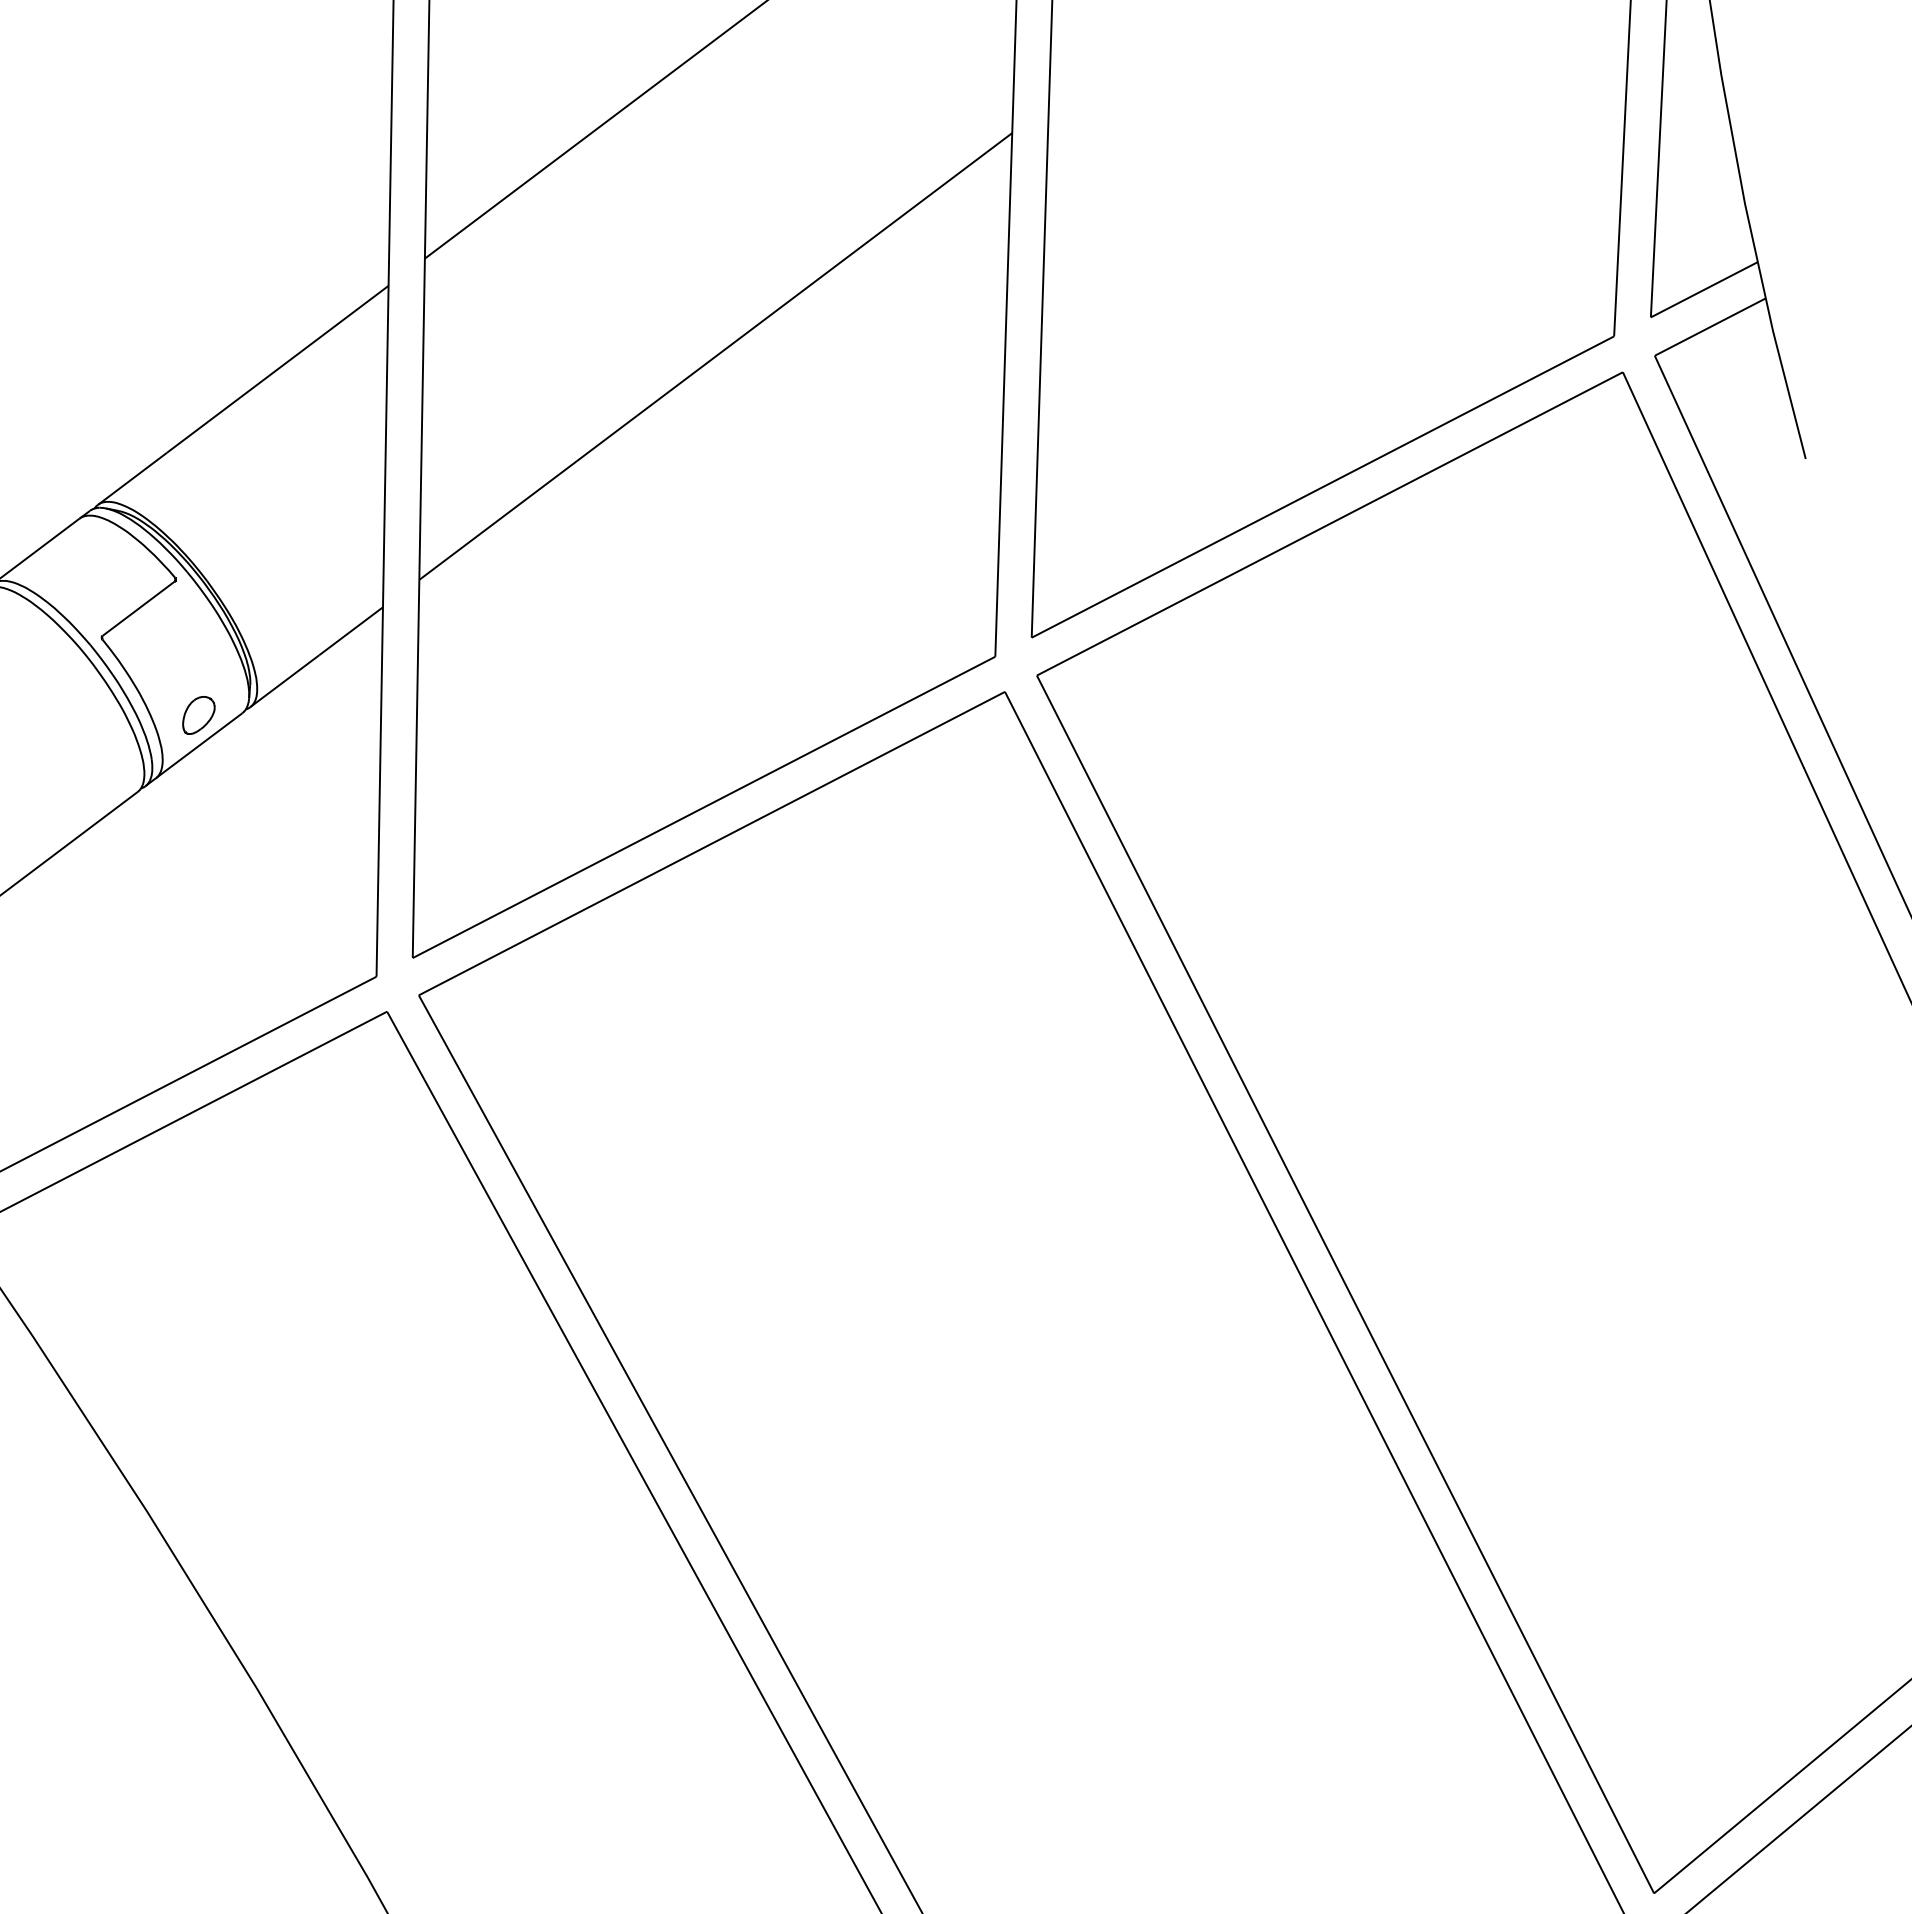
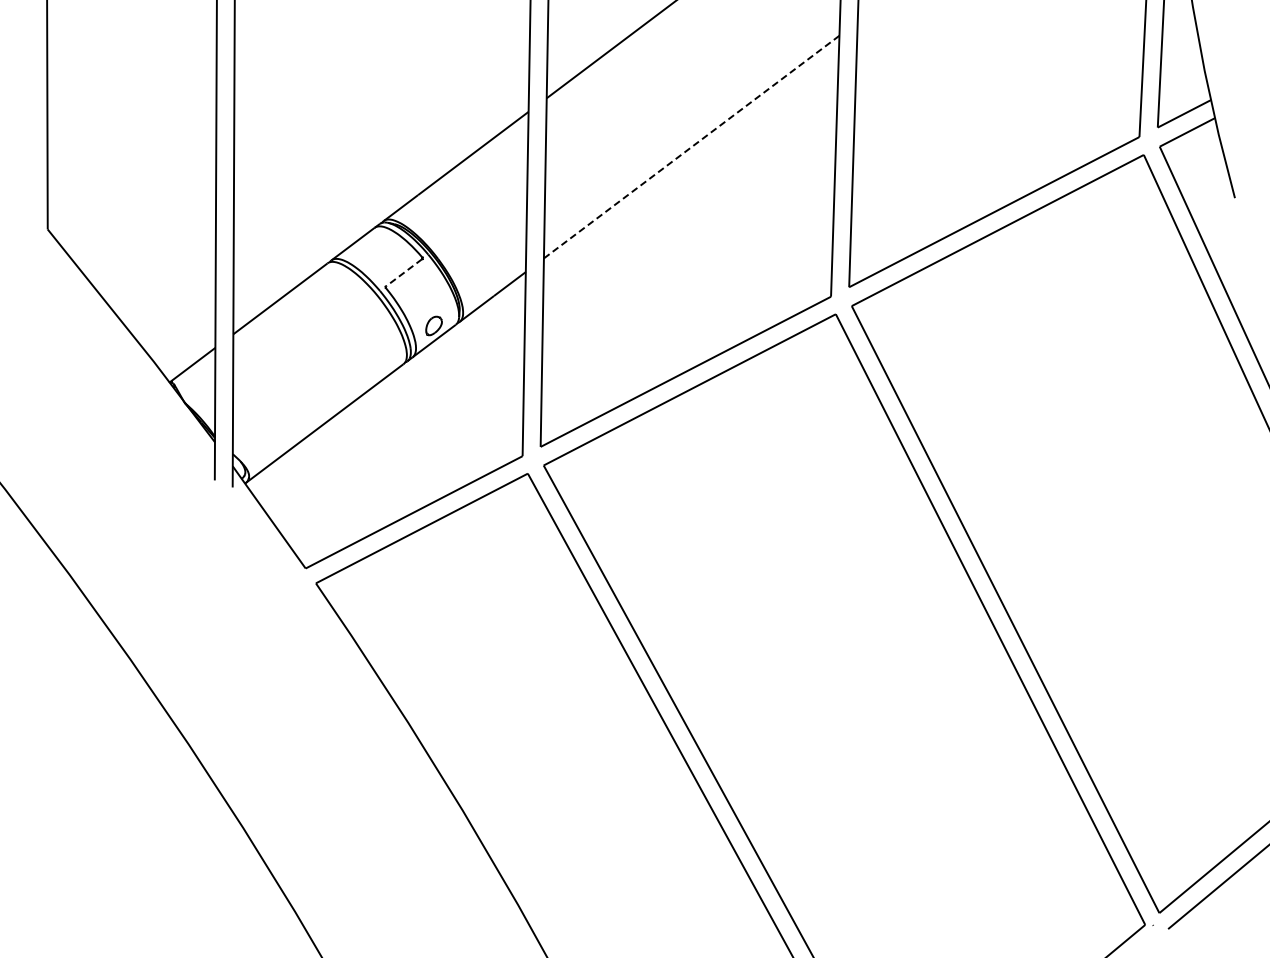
line: (715, 357) -> (691, 147), solid -> dashed
line: (137, 610) -> (403, 273), solid -> dashed

